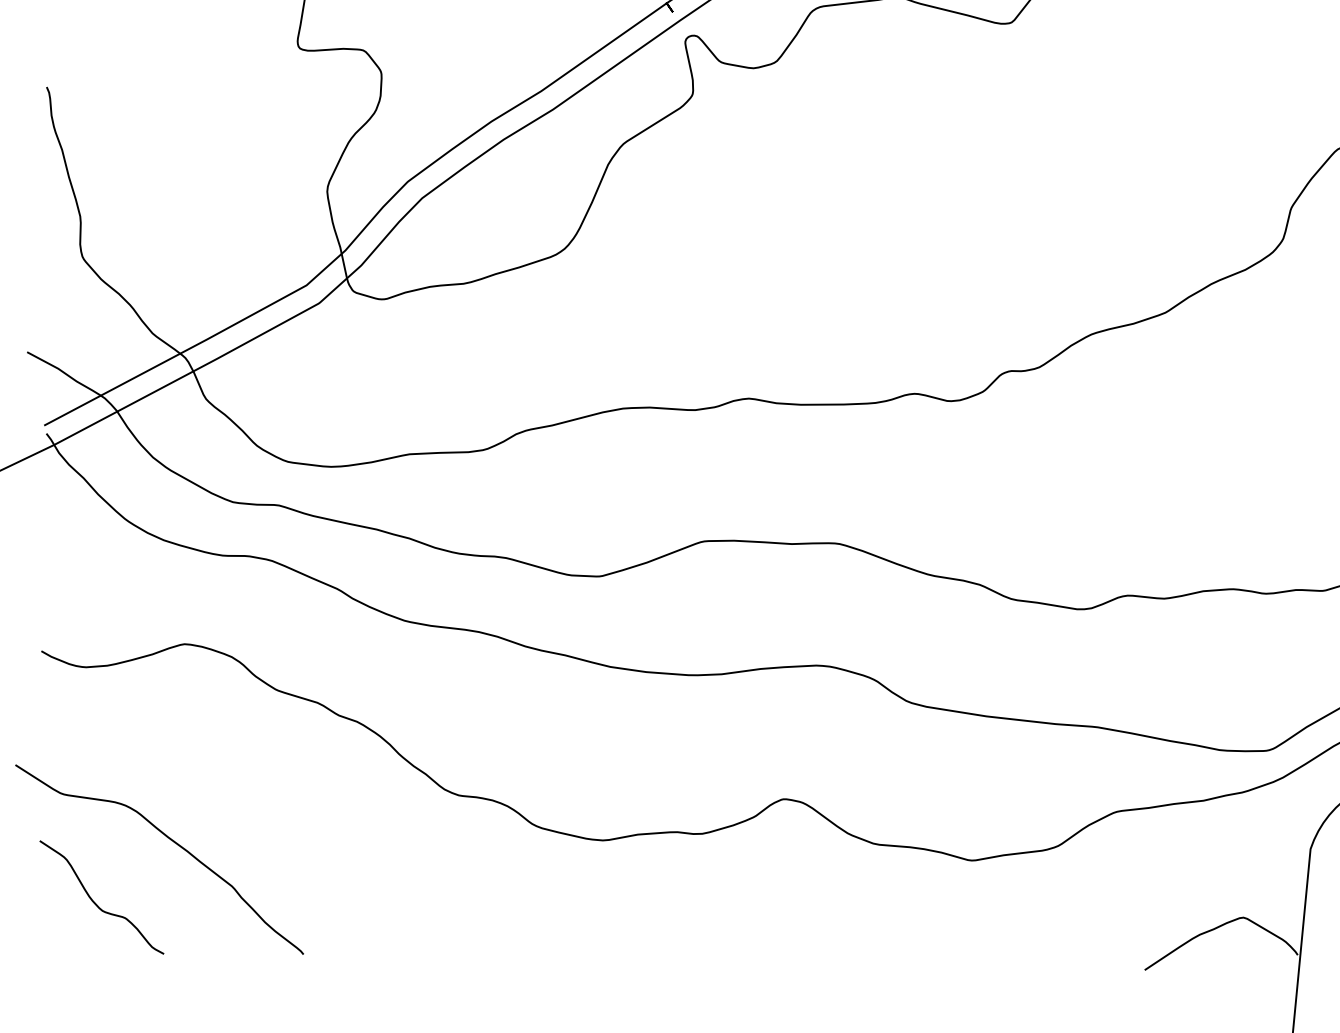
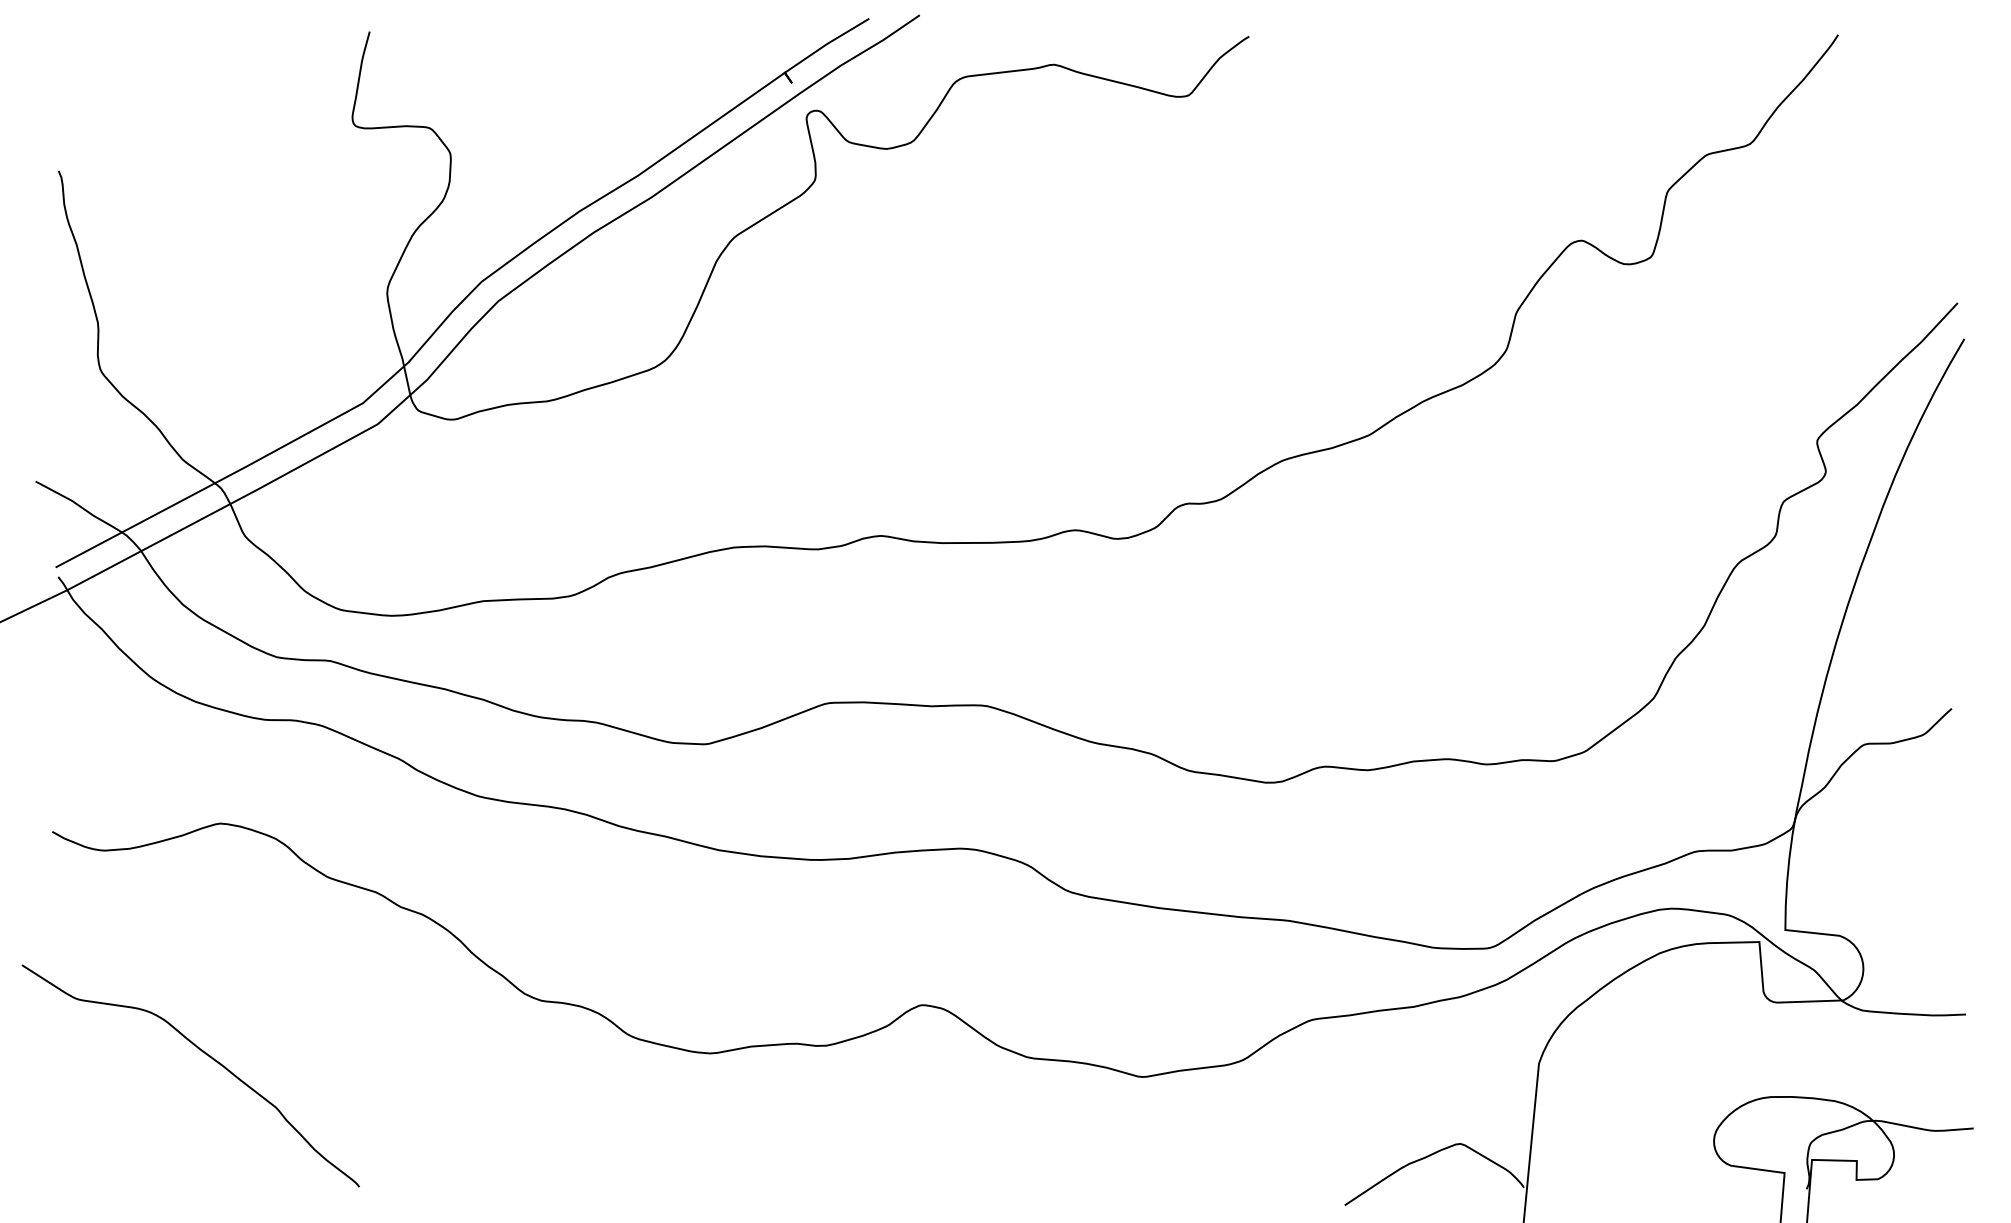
curve: (96, 903) -> (116, 1127), removed

